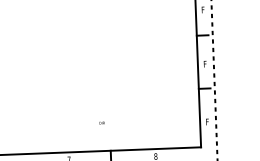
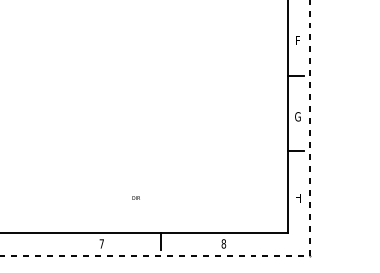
text: (204, 63) -> (297, 116), F -> G
text: (101, 122) -> (135, 197), moved
text: (207, 122) -> (298, 198), F -> H

